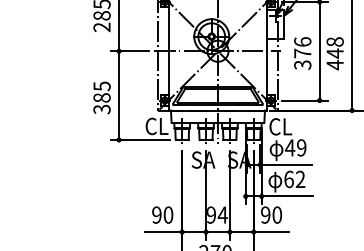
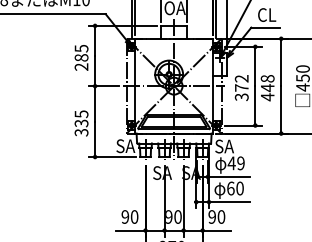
text: (302, 41) -> (241, 78), 376 -> 372
text: (101, 97) -> (81, 123), 385 -> 335
text: (157, 126) -> (125, 146), CL -> SA
text: (281, 126) -> (224, 146), CL -> SA
text: (299, 179) -> (239, 188), 62 -> 60
text: (222, 214) -> (177, 216), 94 -> 90

